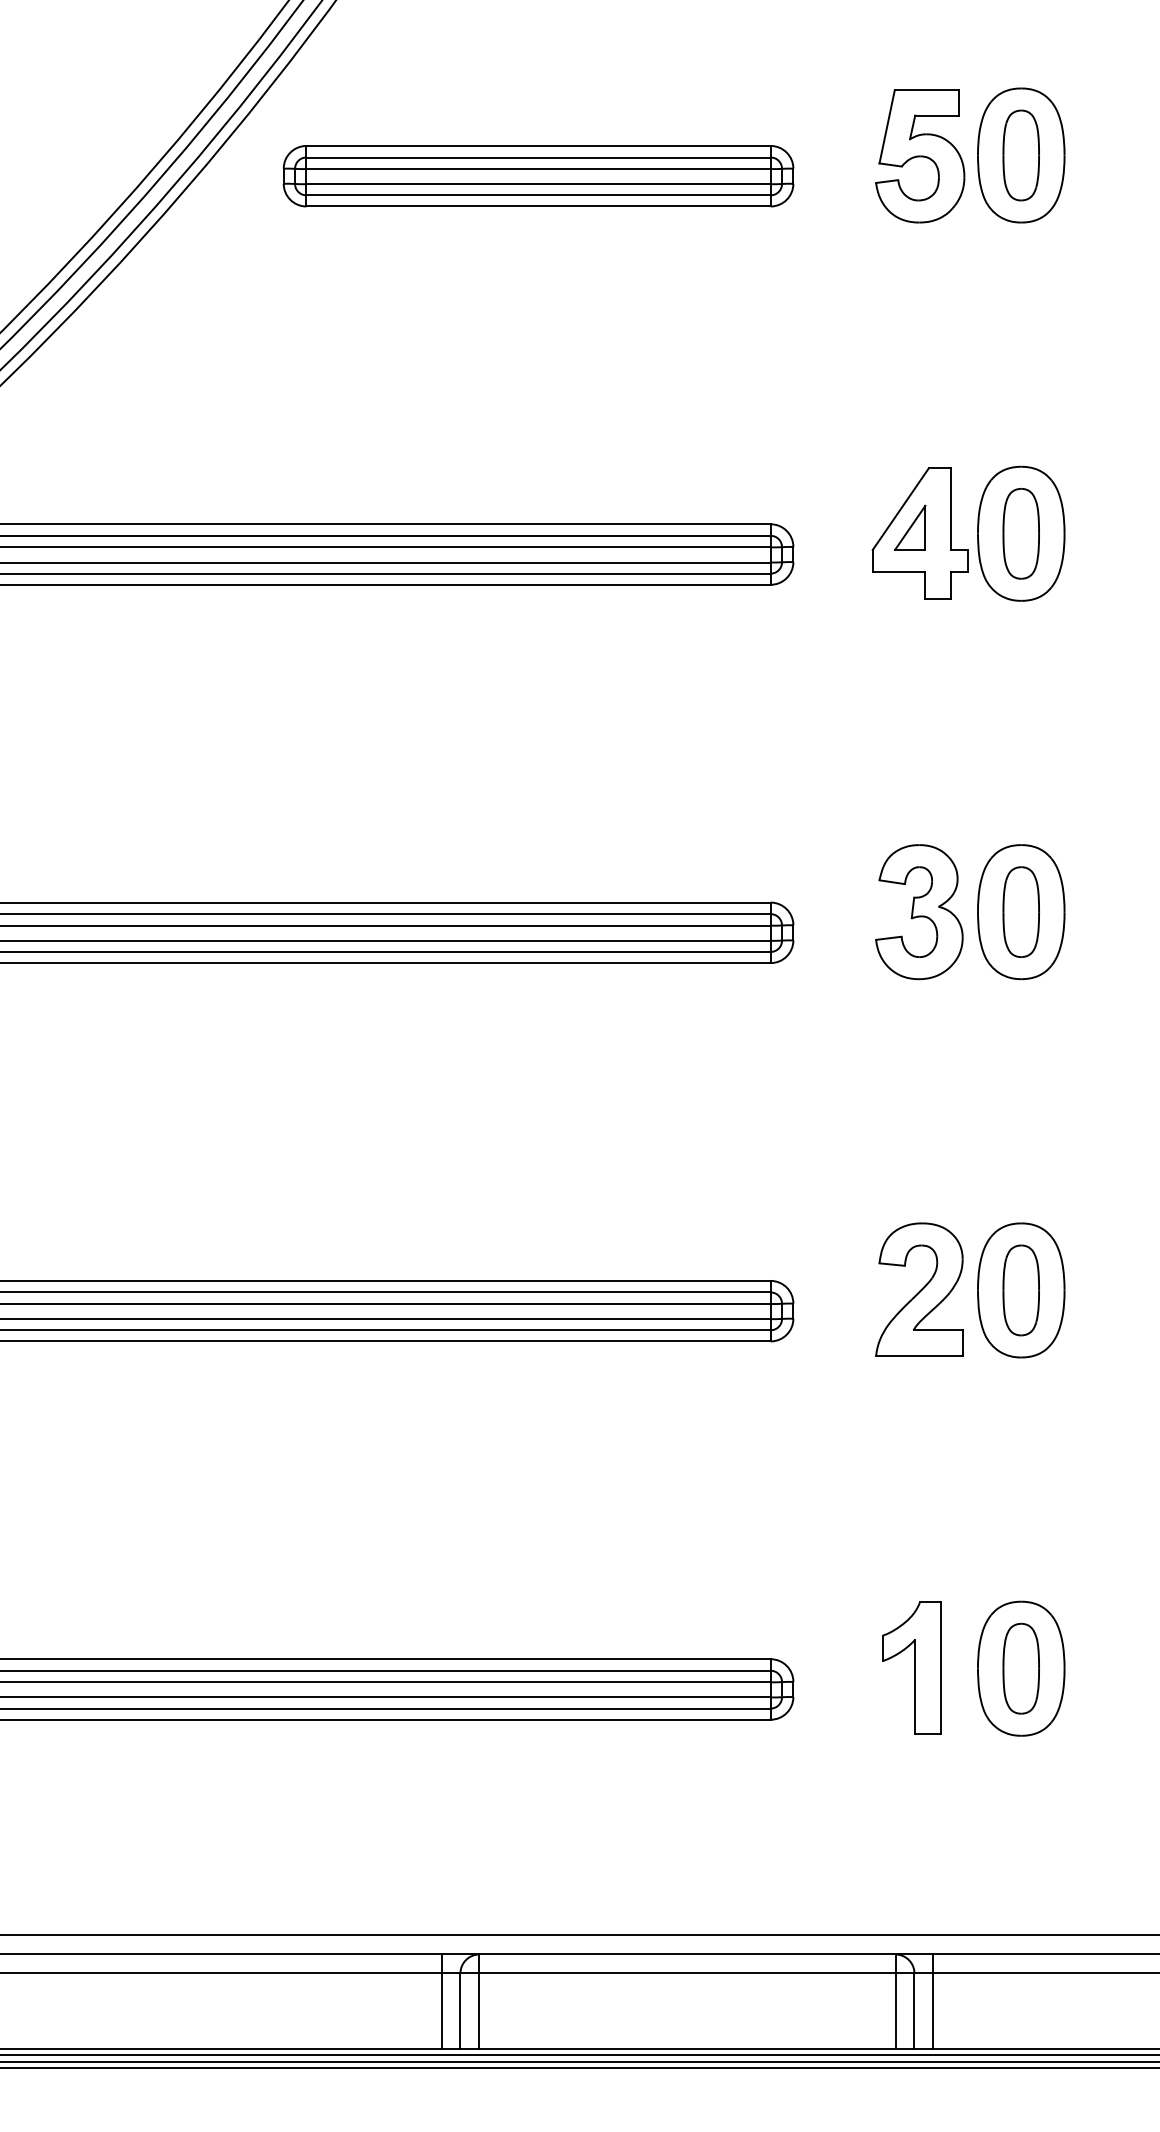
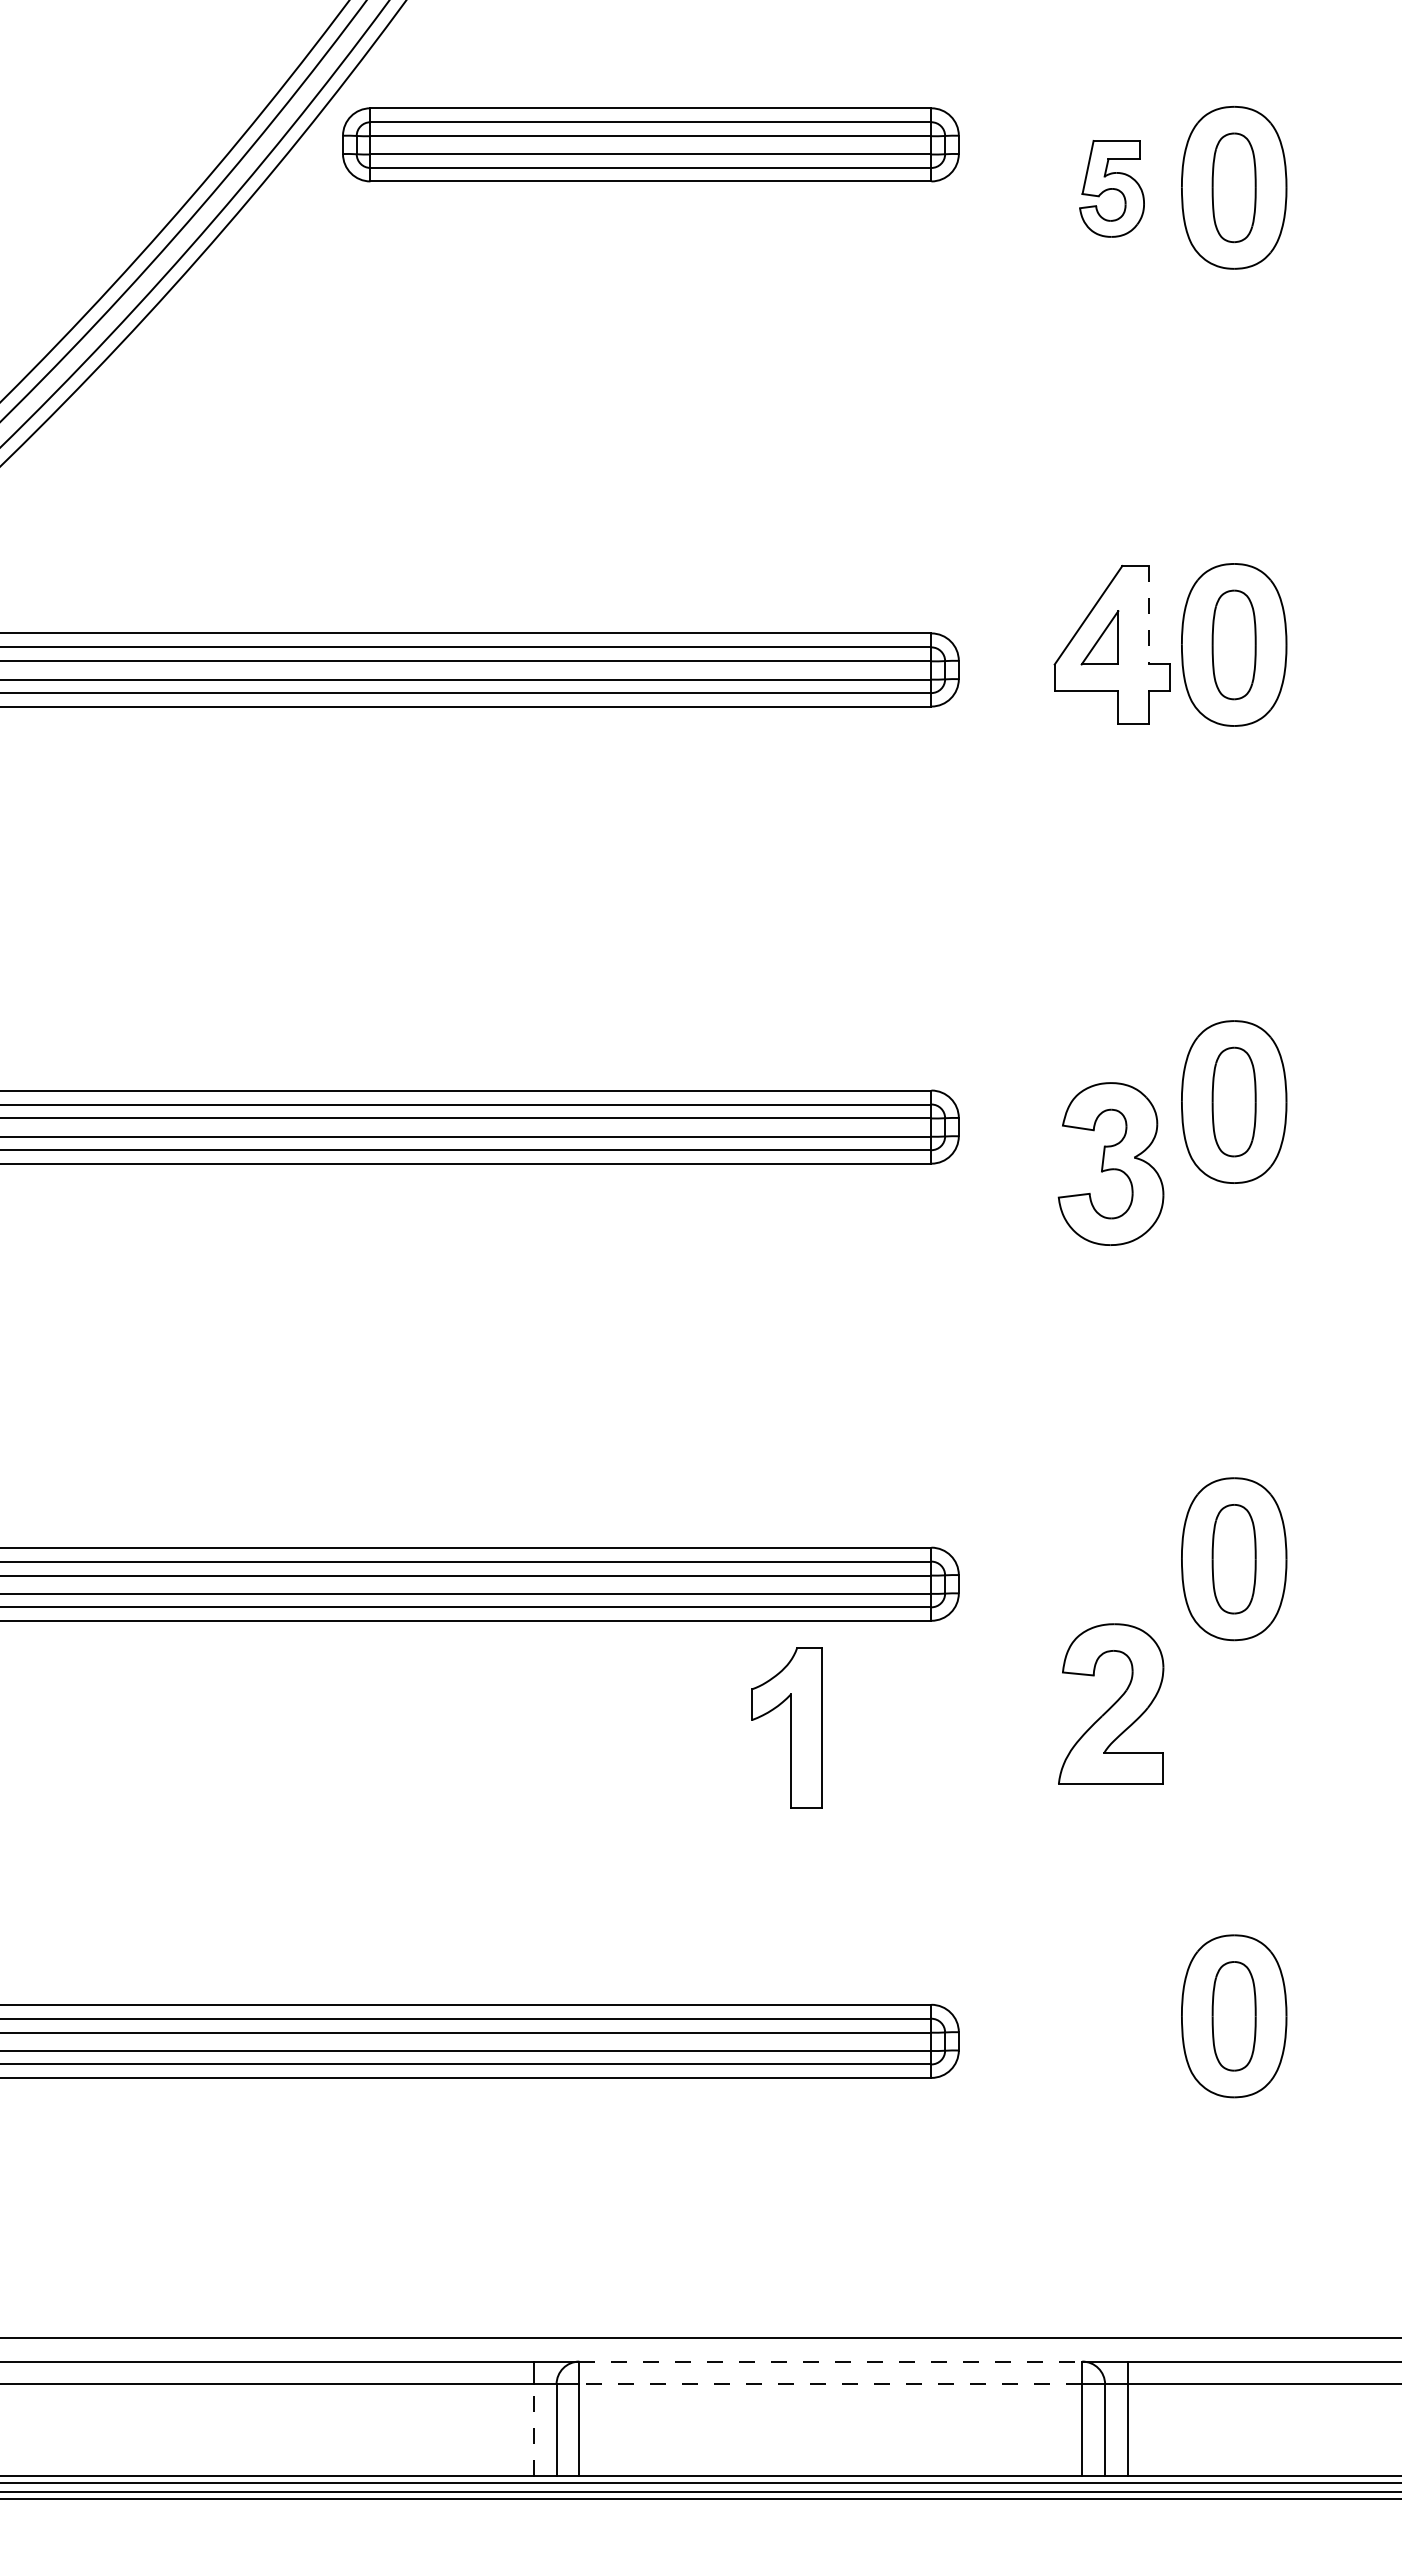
part: (919, 156) -> (1111, 188), size x0.6
part: (538, 175) -> (650, 144), moved
line: (951, 509) -> (1149, 615), solid -> dashed
part: (918, 911) -> (1110, 1163), moved
part: (919, 1289) -> (1111, 1703), moved
part: (911, 1667) -> (786, 1727), moved
line: (688, 1954) -> (831, 2361), solid -> dashed
line: (687, 1973) -> (830, 2384), solid -> dashed
line: (441, 2011) -> (533, 2430), solid -> dashed

